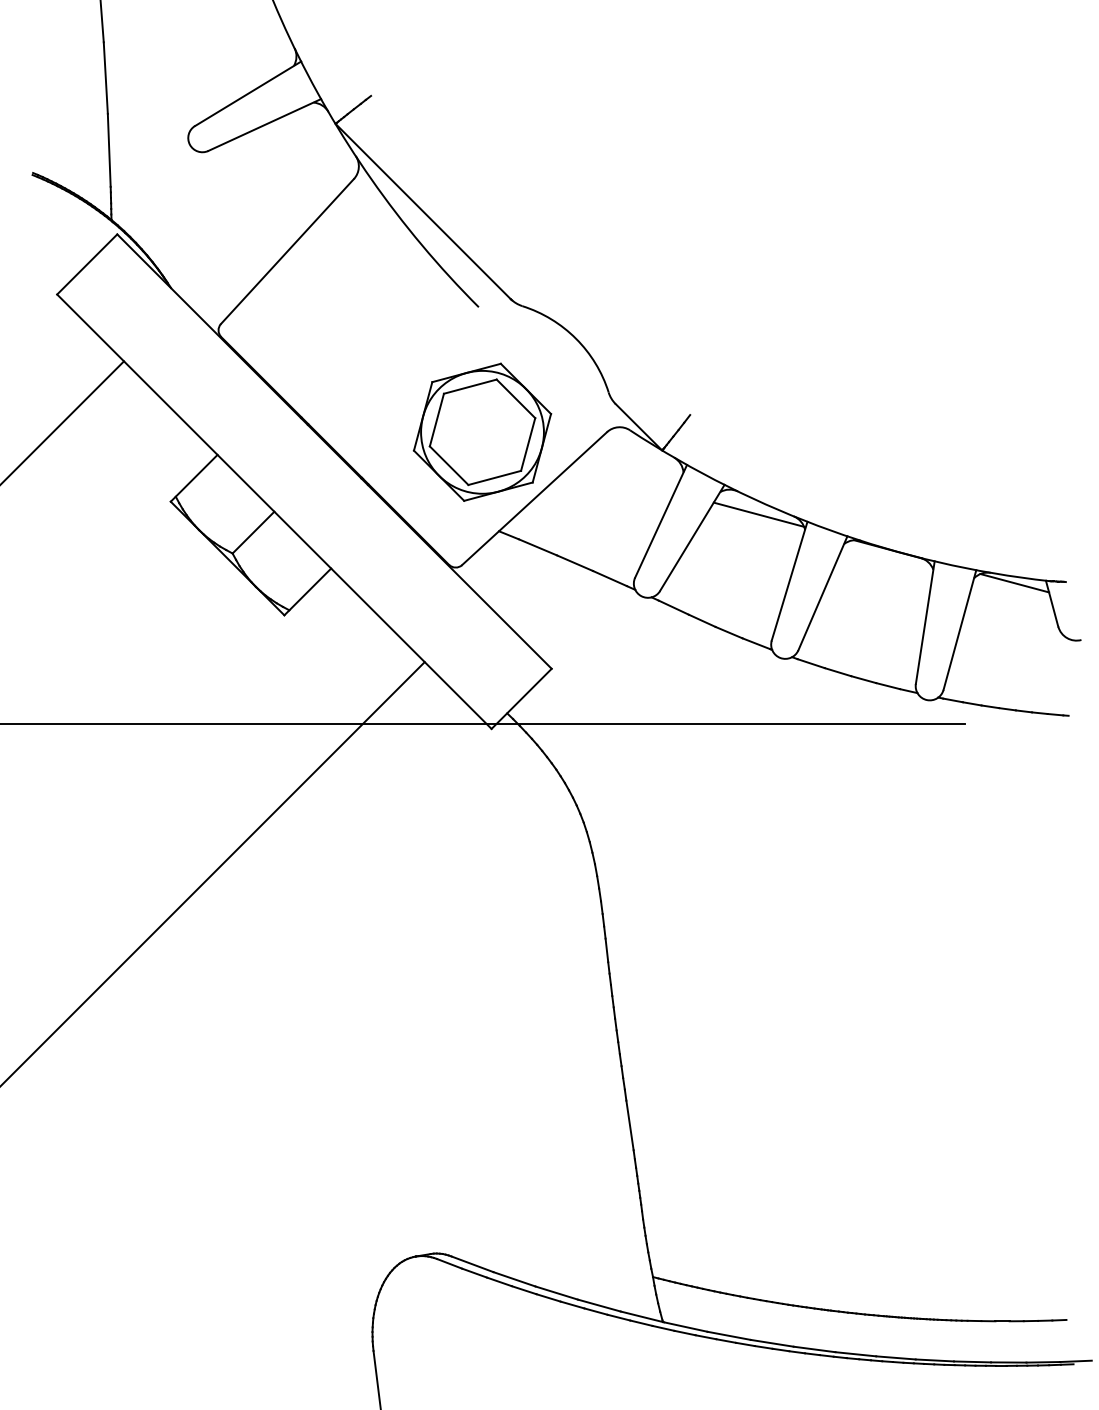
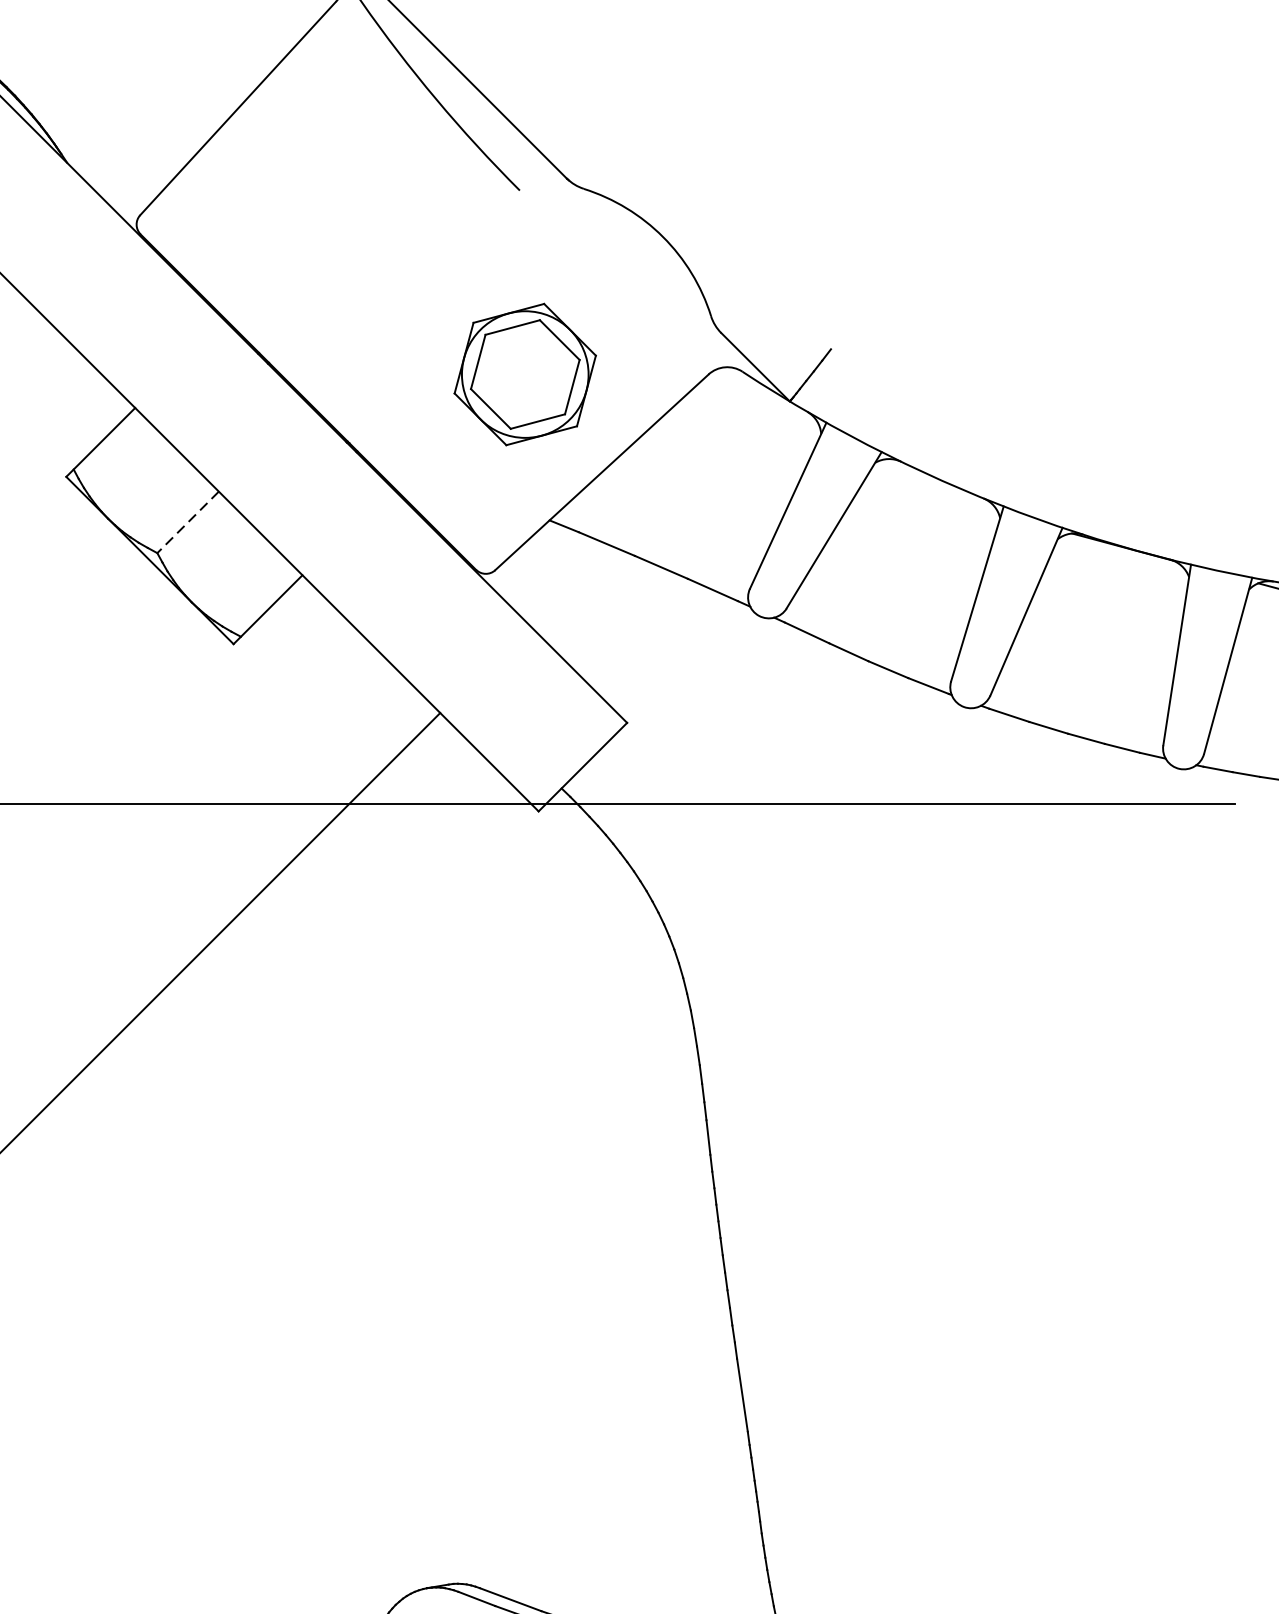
part: (482, 431) -> (525, 373), size x0.7
line: (758, 514) -> (931, 495), removed
line: (253, 532) -> (188, 522), solid -> dashed

